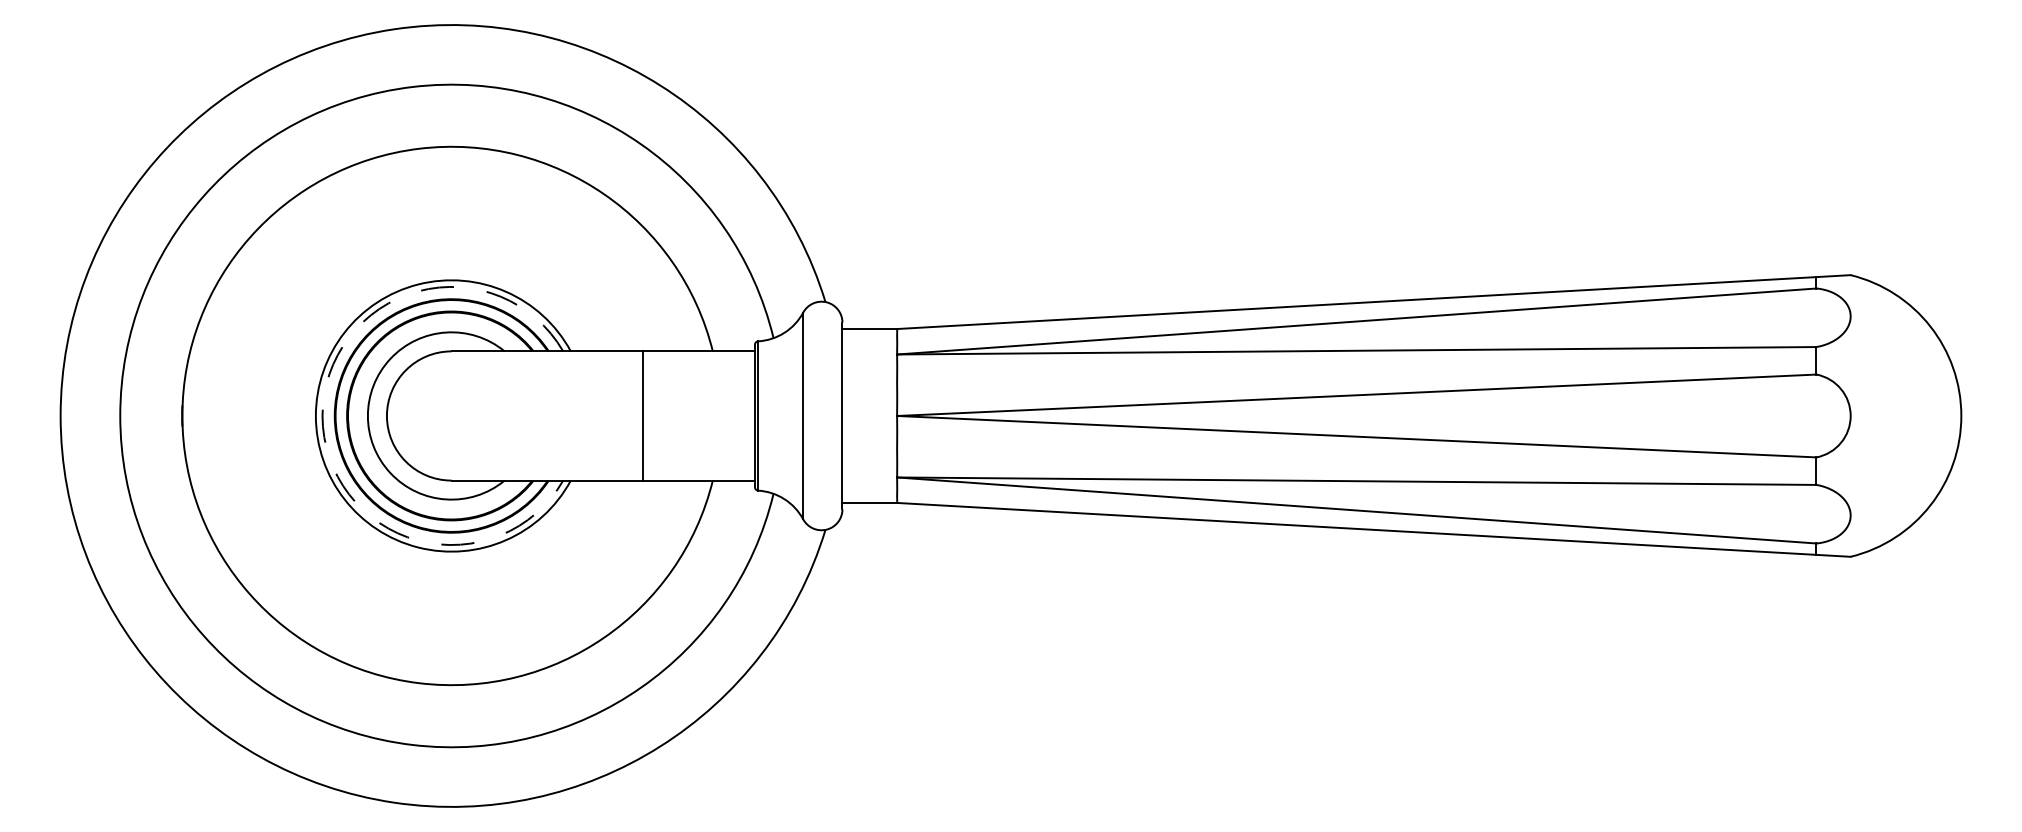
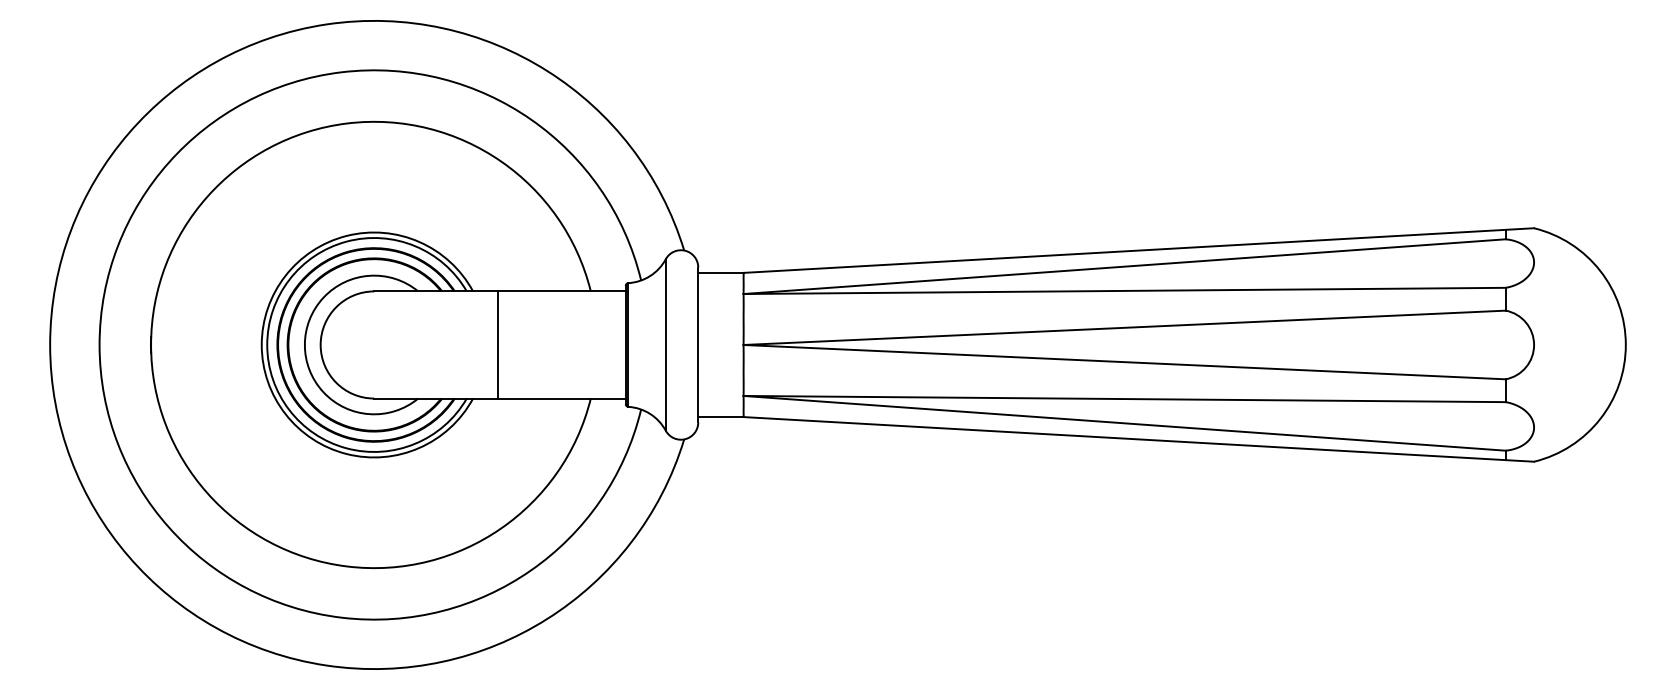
arc: (322, 415) -> (267, 344), dashed -> solid
line: (642, 415) -> (497, 344), moved

